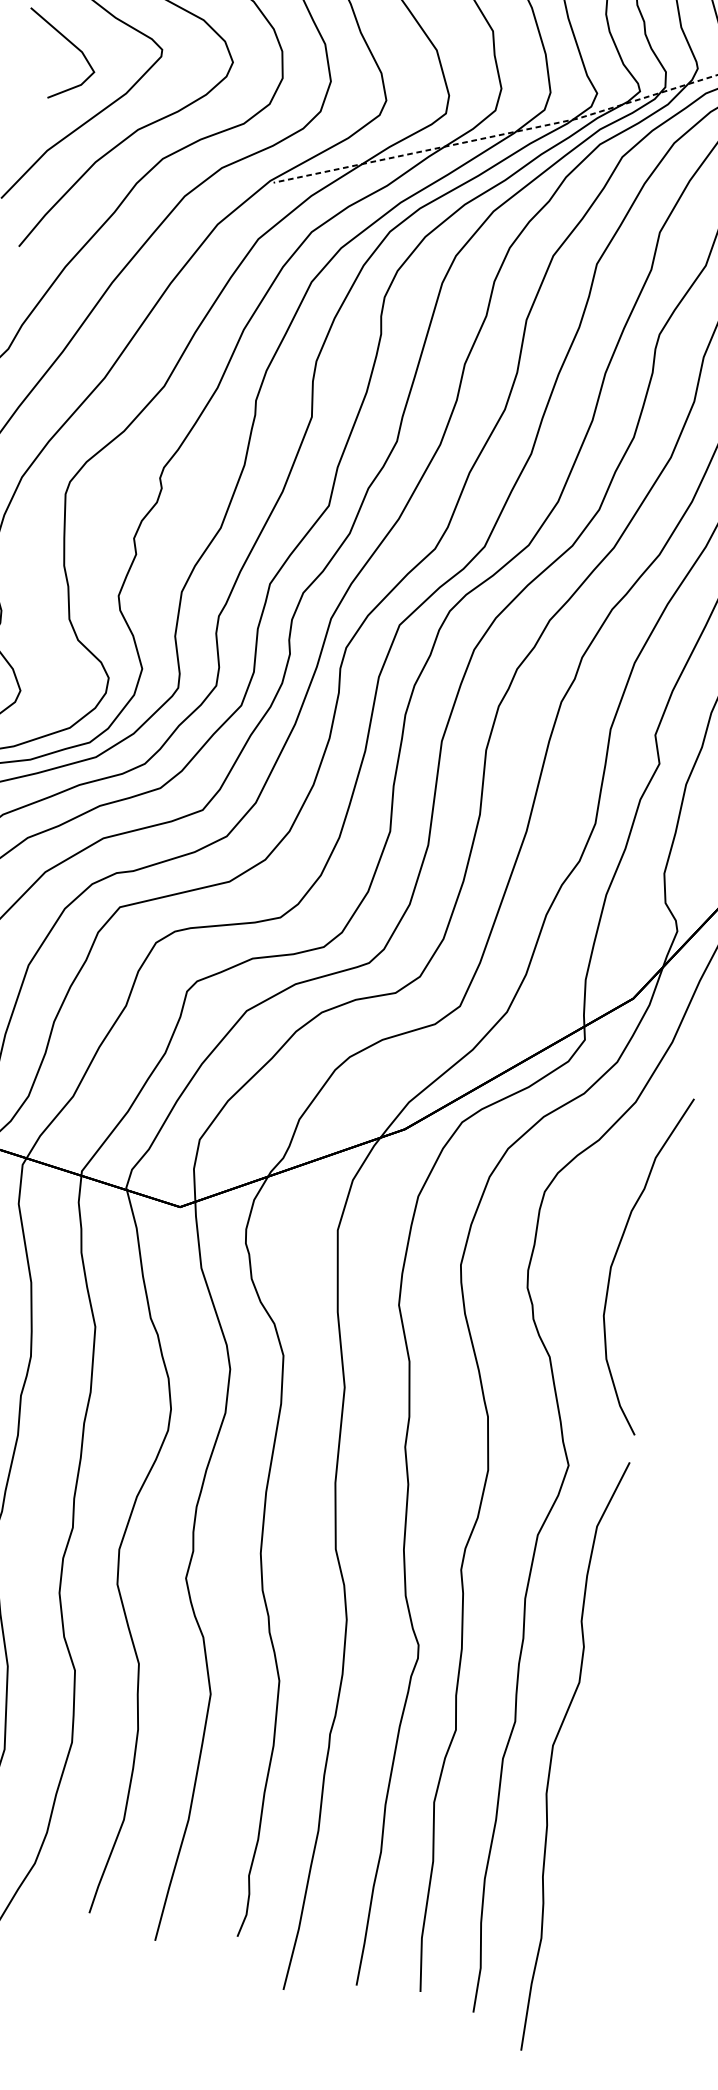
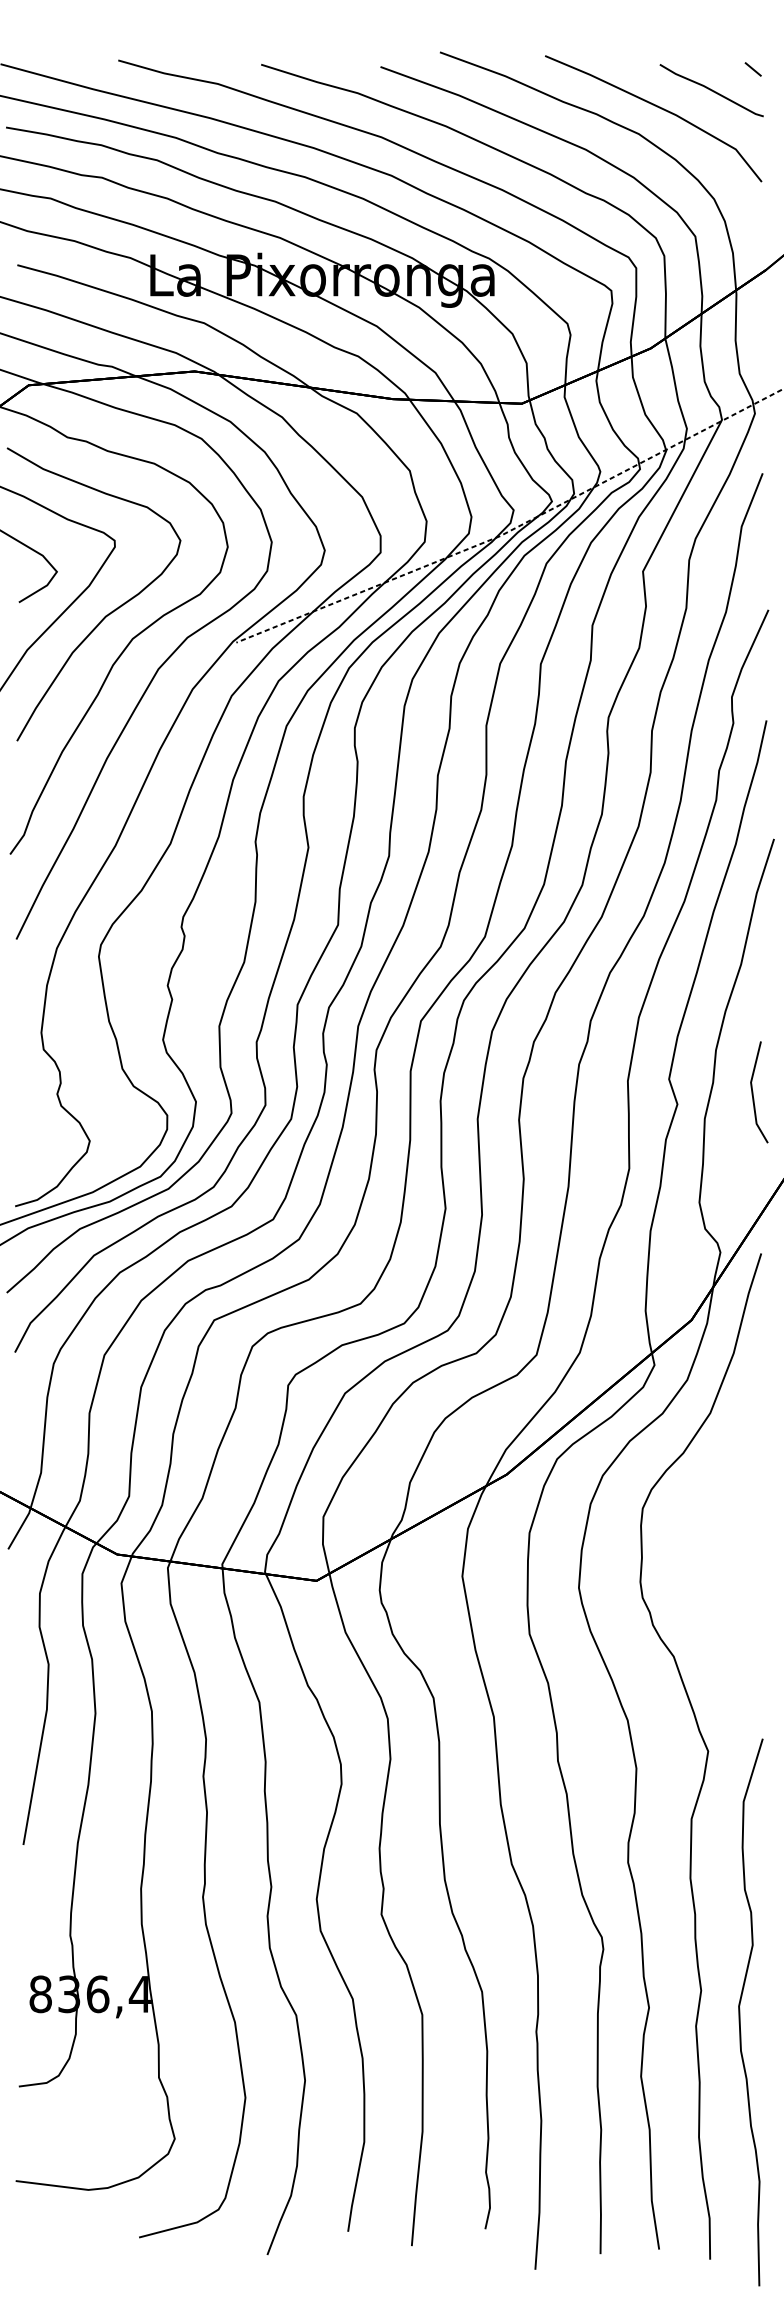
curve: (618, 1251) -> (718, 1550), removed

